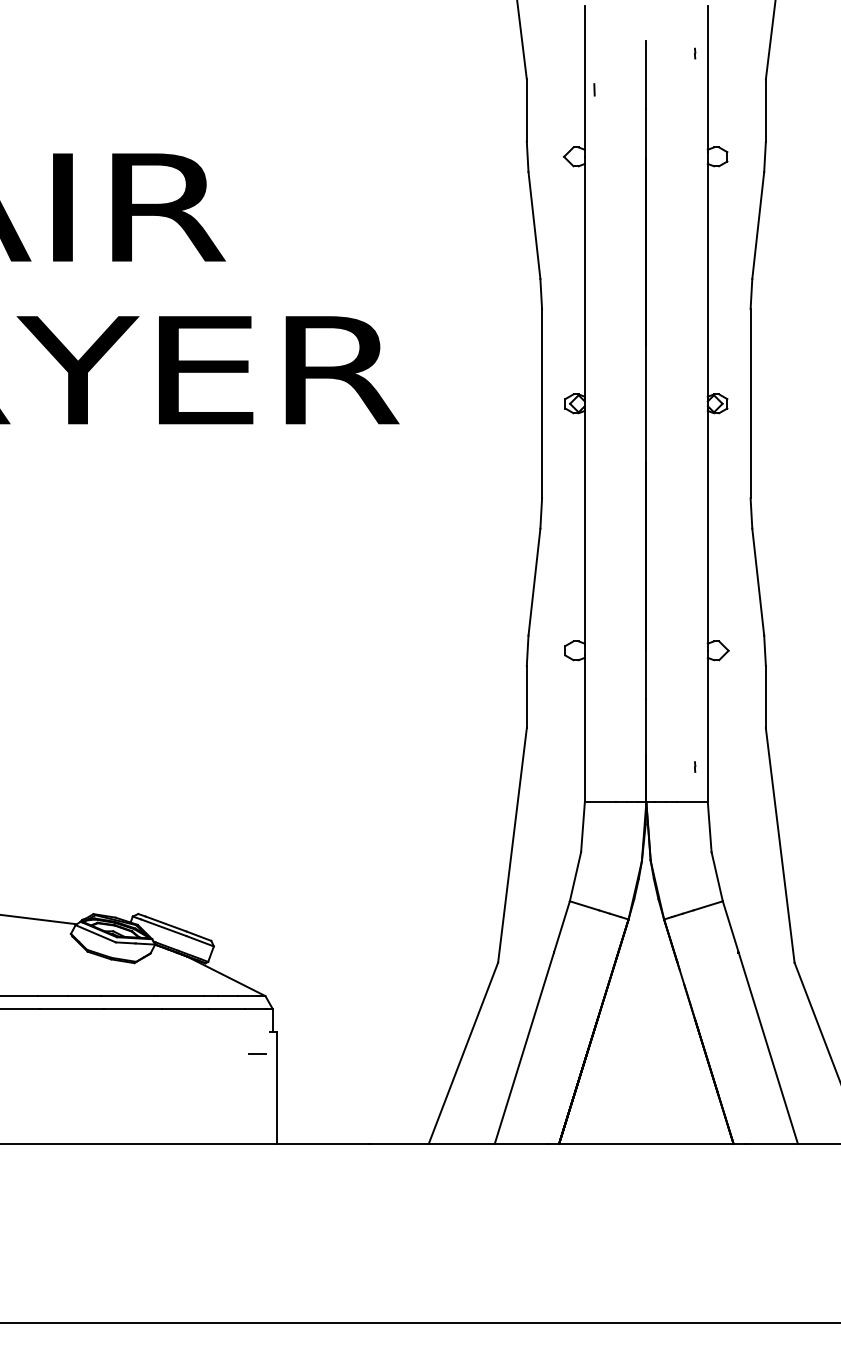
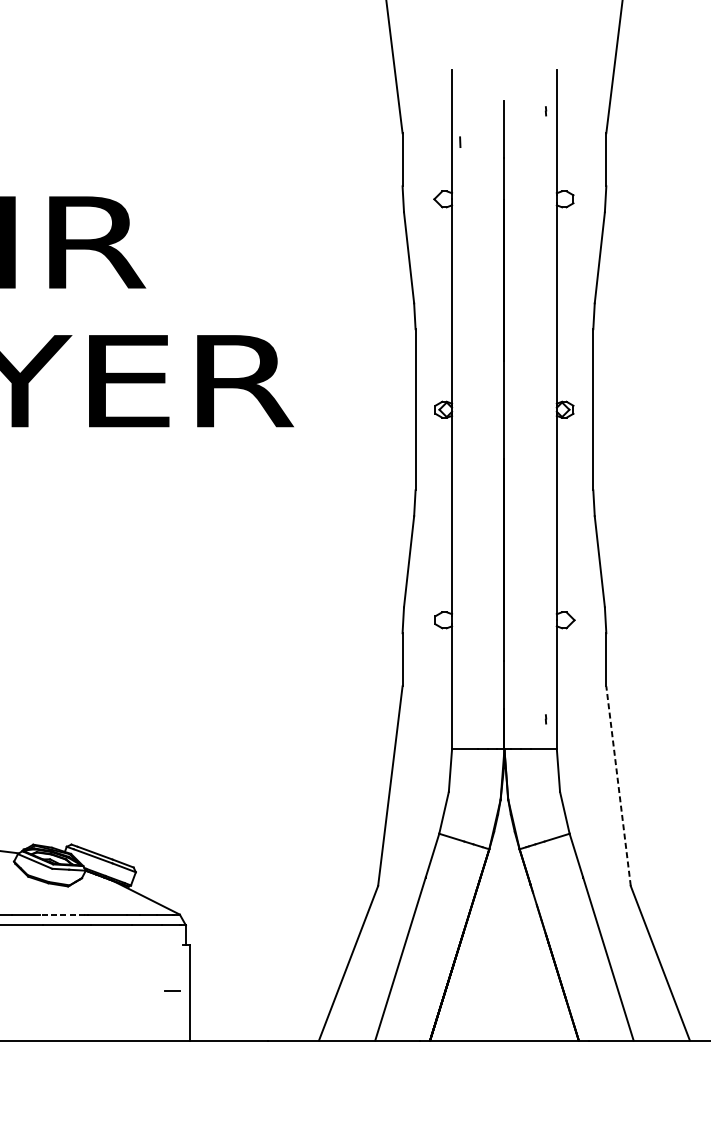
line: (780, 844) -> (618, 785), solid -> dashed
line: (127, 996) -> (62, 914), solid -> dashed
line: (257, 1053) -> (173, 990), moved

